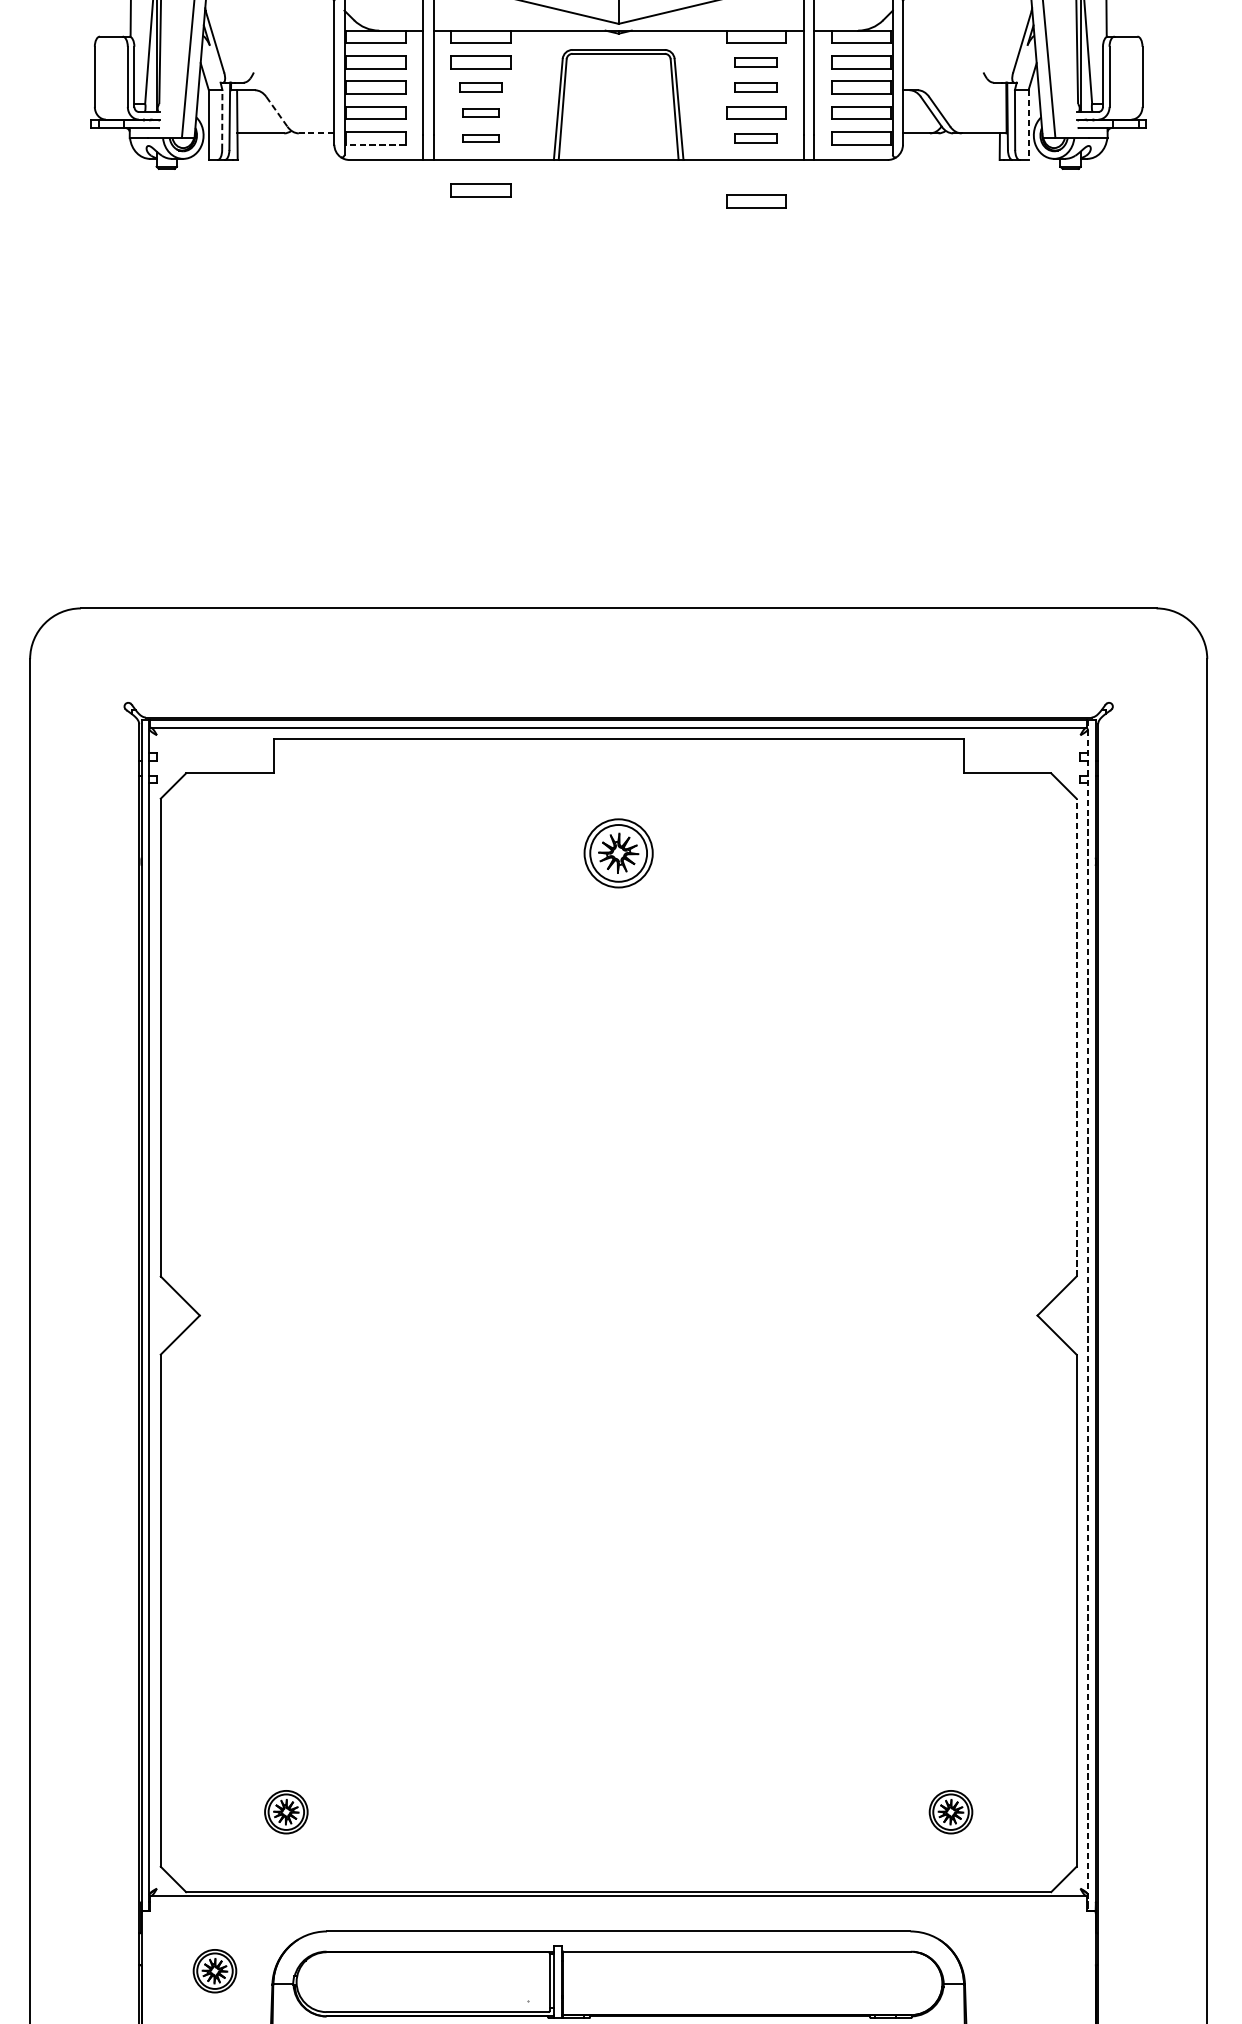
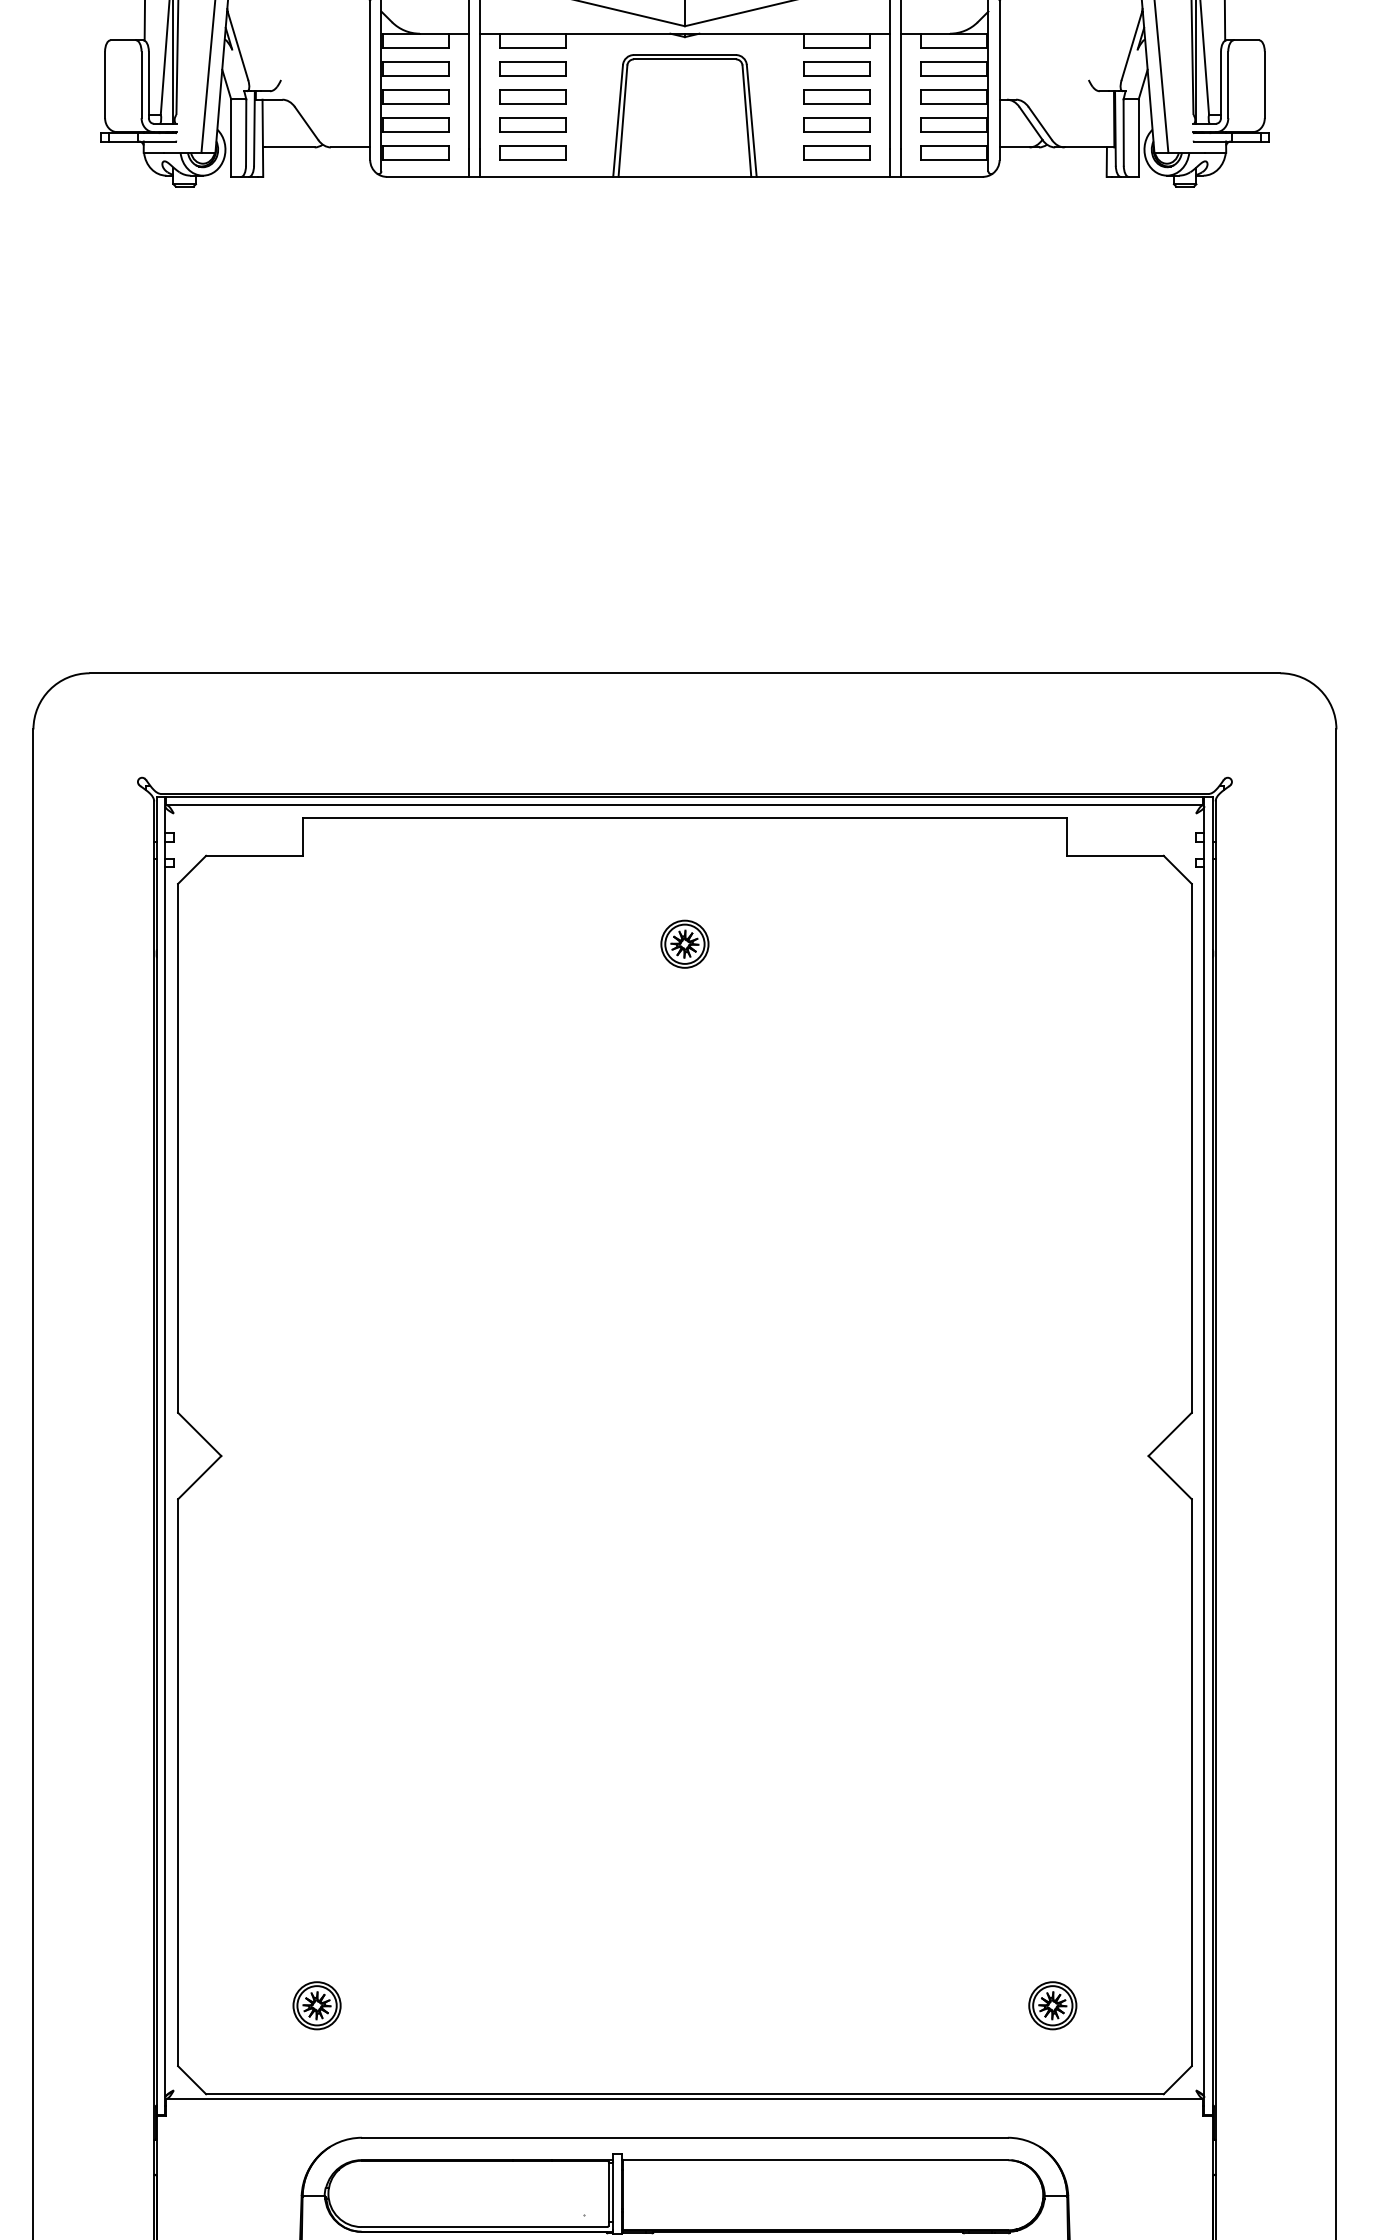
part: (755, 62) -> (836, 68), size x1.43
part: (480, 87) -> (532, 96), size x1.43
part: (755, 87) -> (836, 96), size x1.43
line: (276, 111) -> (306, 123), dashed -> solid
part: (480, 112) -> (532, 124), size x1.67
line: (222, 119) -> (246, 132), dashed -> solid
line: (1028, 125) -> (1138, 138), dashed -> solid
line: (316, 133) -> (350, 147), dashed -> solid
part: (480, 137) -> (532, 152), size x1.67
part: (755, 137) -> (836, 152), size x1.43
line: (376, 145) -> (416, 160), dashed -> solid
part: (480, 190) -> (532, 210), removed
part: (755, 201) -> (836, 222), removed
part: (618, 852) -> (684, 943), size x0.62
line: (1076, 1036) -> (1191, 1147), dashed -> solid
line: (1088, 1315) -> (1204, 1456), dashed -> solid
part: (214, 1970) -> (237, 2181), removed

